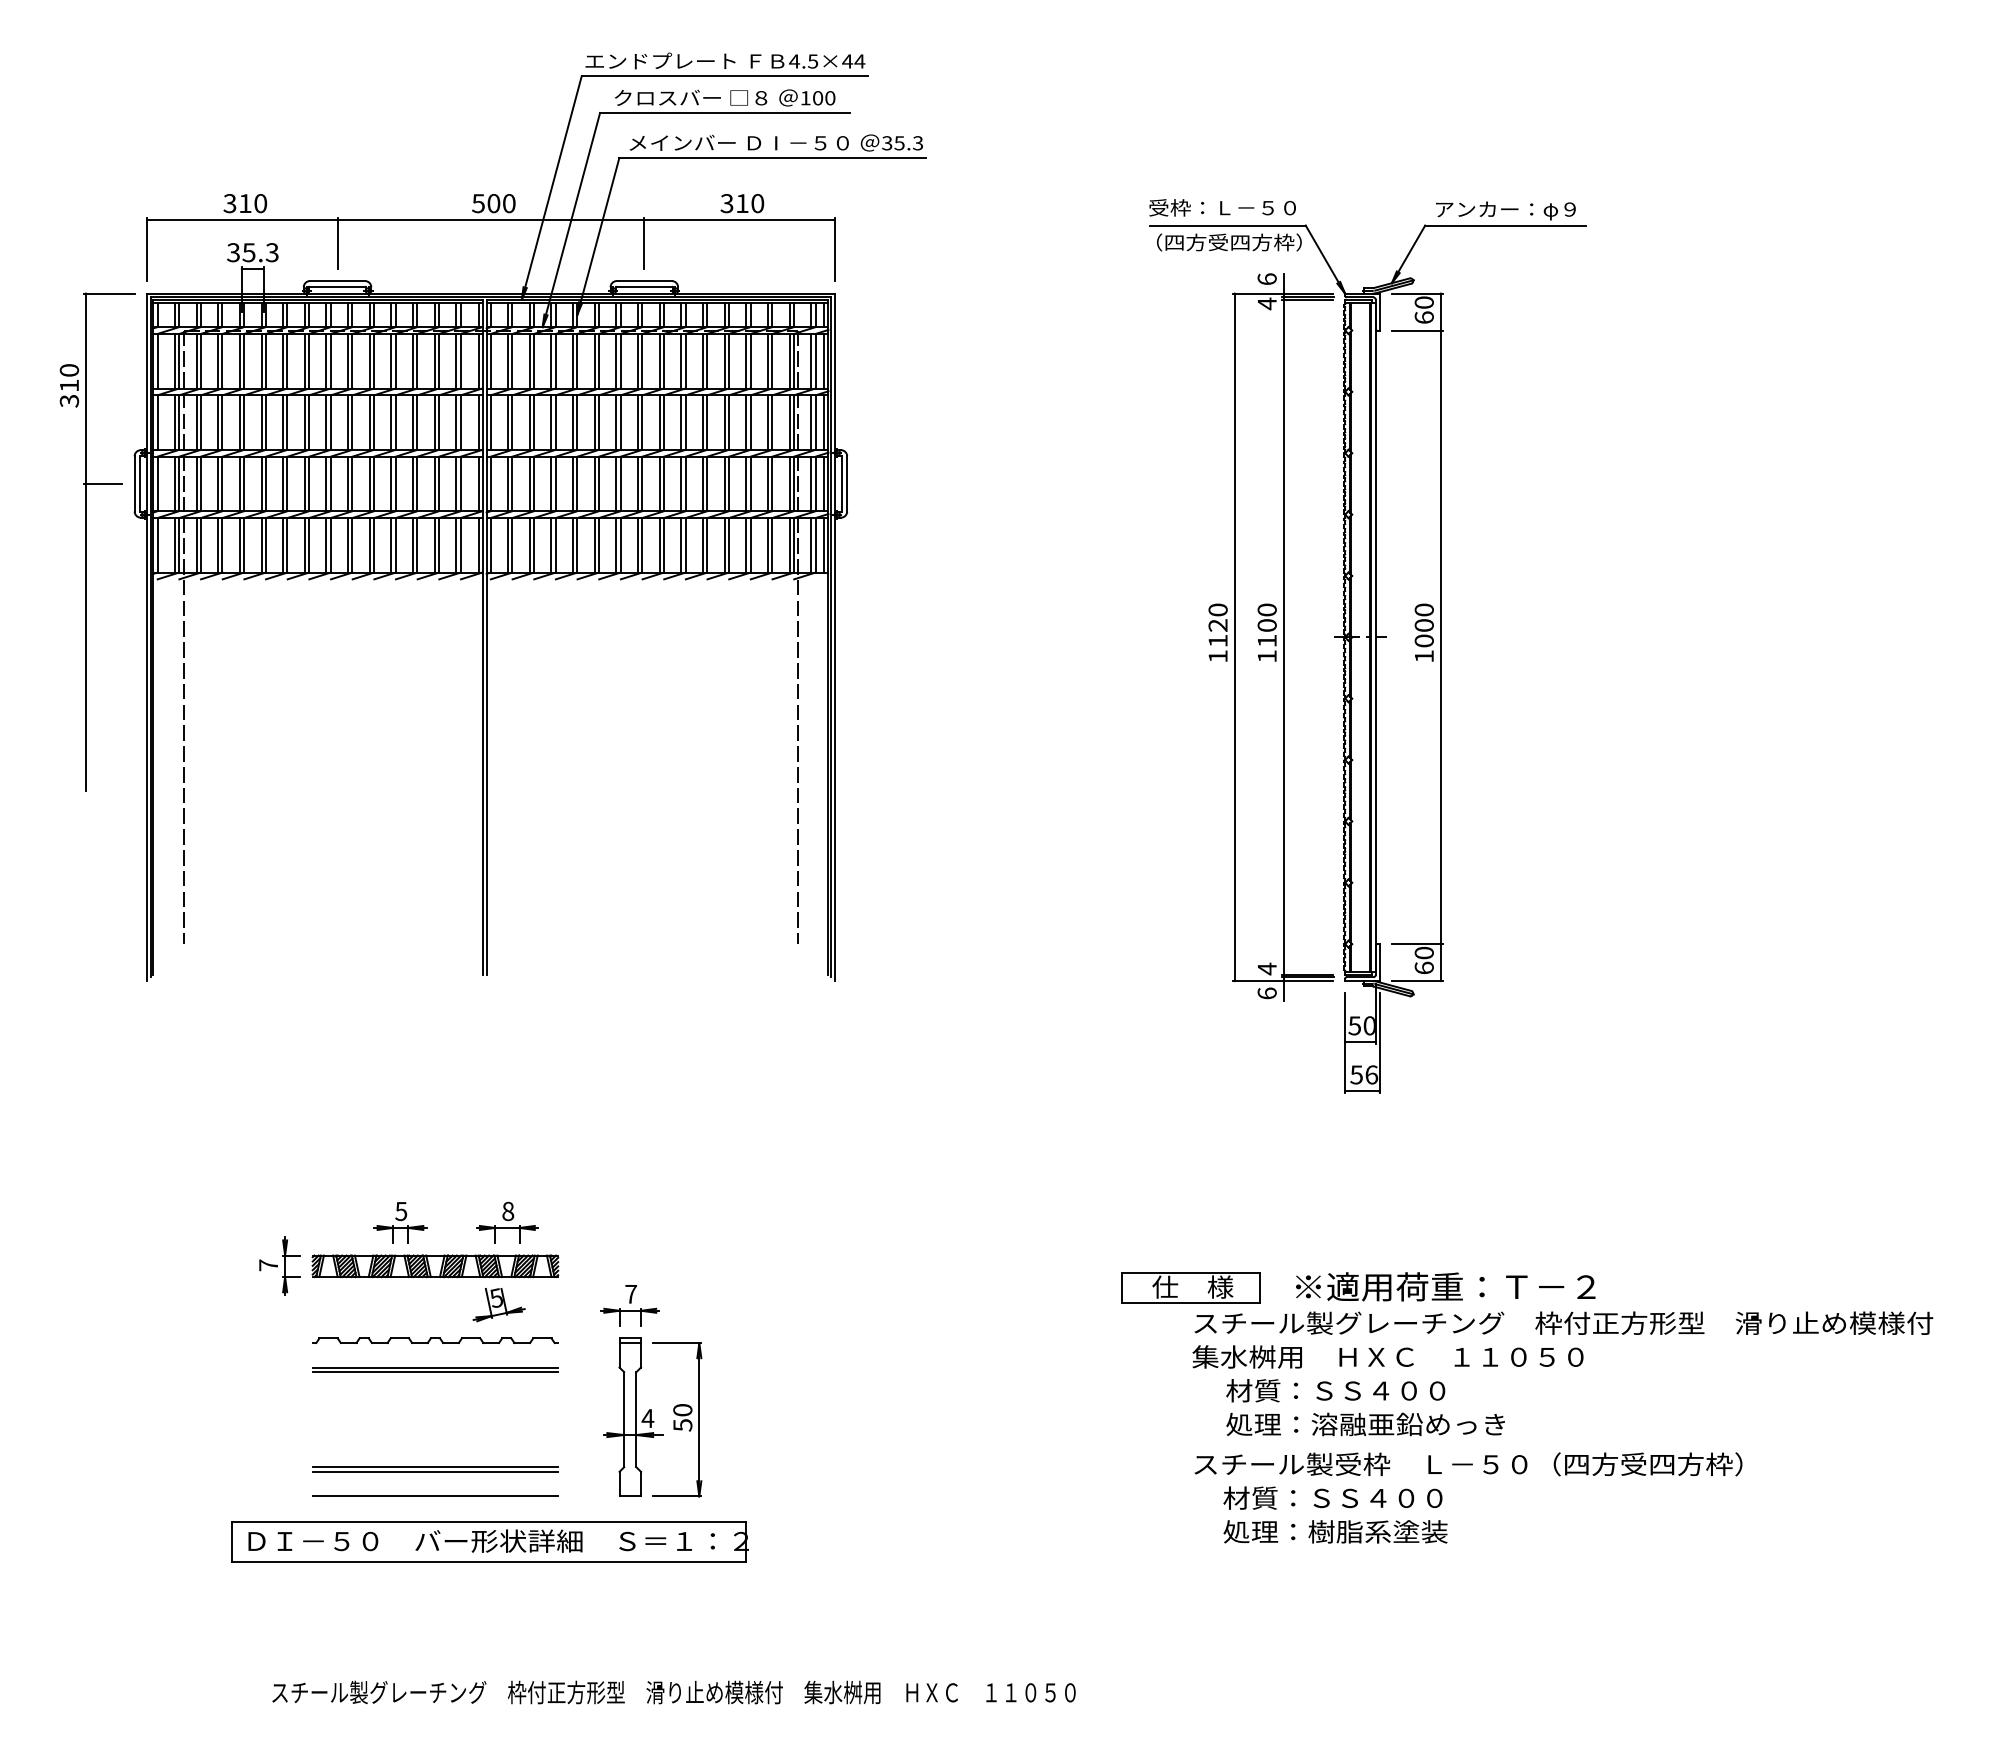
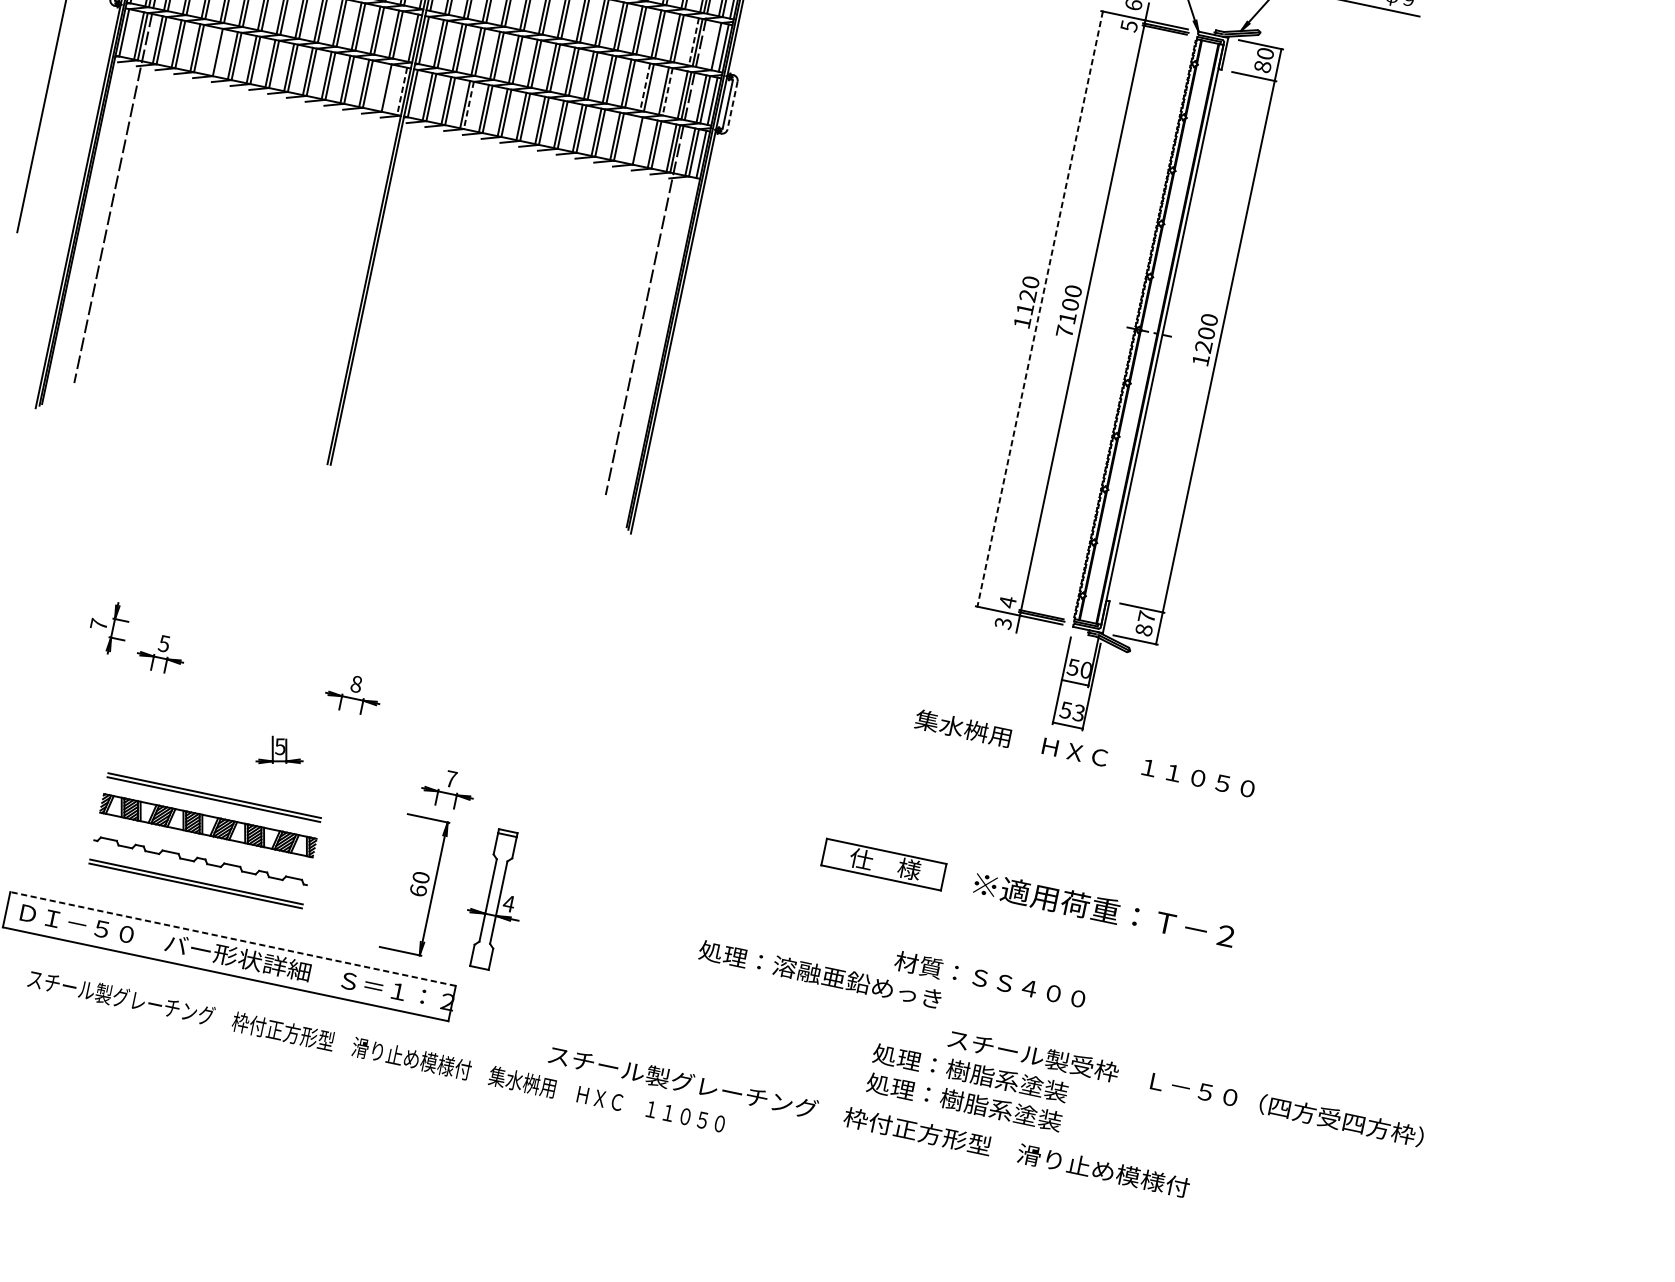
text: (1266, 303) -> (1128, 25), 4 -> 5
text: (1423, 317) -> (1262, 66), 60 -> 80
line: (811, 422) -> (712, 45), removed
line: (789, 423) -> (693, 42), solid -> dashed
line: (847, 483) -> (732, 105), solid -> dashed
line: (746, 484) -> (645, 87), solid -> dashed
line: (772, 484) -> (667, 92), solid -> dashed
line: (261, 544) -> (214, 51), removed
line: (456, 544) -> (383, 86), removed
line: (746, 544) -> (634, 139), removed
line: (478, 545) -> (402, 91), solid -> dashed
line: (555, 545) -> (468, 105), solid -> dashed
line: (1234, 637) -> (1039, 309), solid -> dashed
text: (1423, 640) -> (1203, 346), 1000 -> 1200
text: (1267, 656) -> (1065, 331), 1100 -> 7100
text: (1423, 960) -> (1144, 623), 60 -> 87
text: (1266, 993) -> (1002, 623), 6 -> 3
text: (1371, 1074) -> (1078, 712), 56 -> 53
part: (400, 1222) -> (161, 653), moved
part: (507, 1222) -> (353, 693), moved
part: (279, 1265) -> (108, 626), moved
part: (435, 1266) -> (208, 825), moved
part: (629, 1305) -> (447, 788), moved
text: (1563, 1322) -> (868, 1120), moved
part: (435, 1340) -> (201, 860), moved
text: (1387, 1356) -> (1084, 753), moved
part: (633, 1416) -> (496, 899), moved
text: (1365, 1424) -> (820, 974), moved
text: (682, 1425) -> (418, 890), 50 -> 60
text: (1468, 1464) -> (1186, 1088), moved
line: (435, 1495) -> (191, 906), removed
text: (1335, 1497) -> (970, 1072), 材質：ＳＳ４００ -> 処理：樹脂系塗装
line: (488, 1521) -> (232, 938), solid -> dashed
text: (673, 1692) -> (376, 1051), moved

